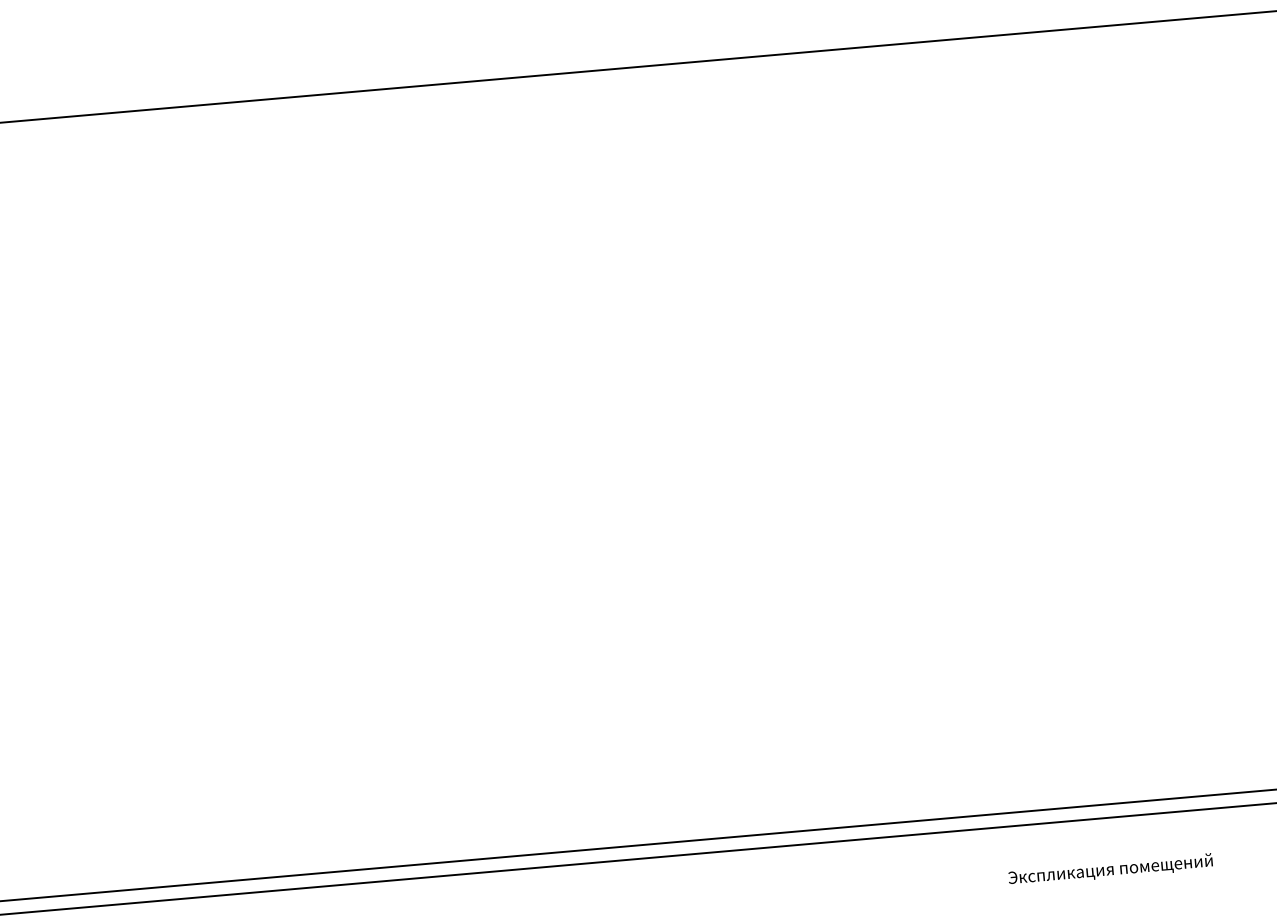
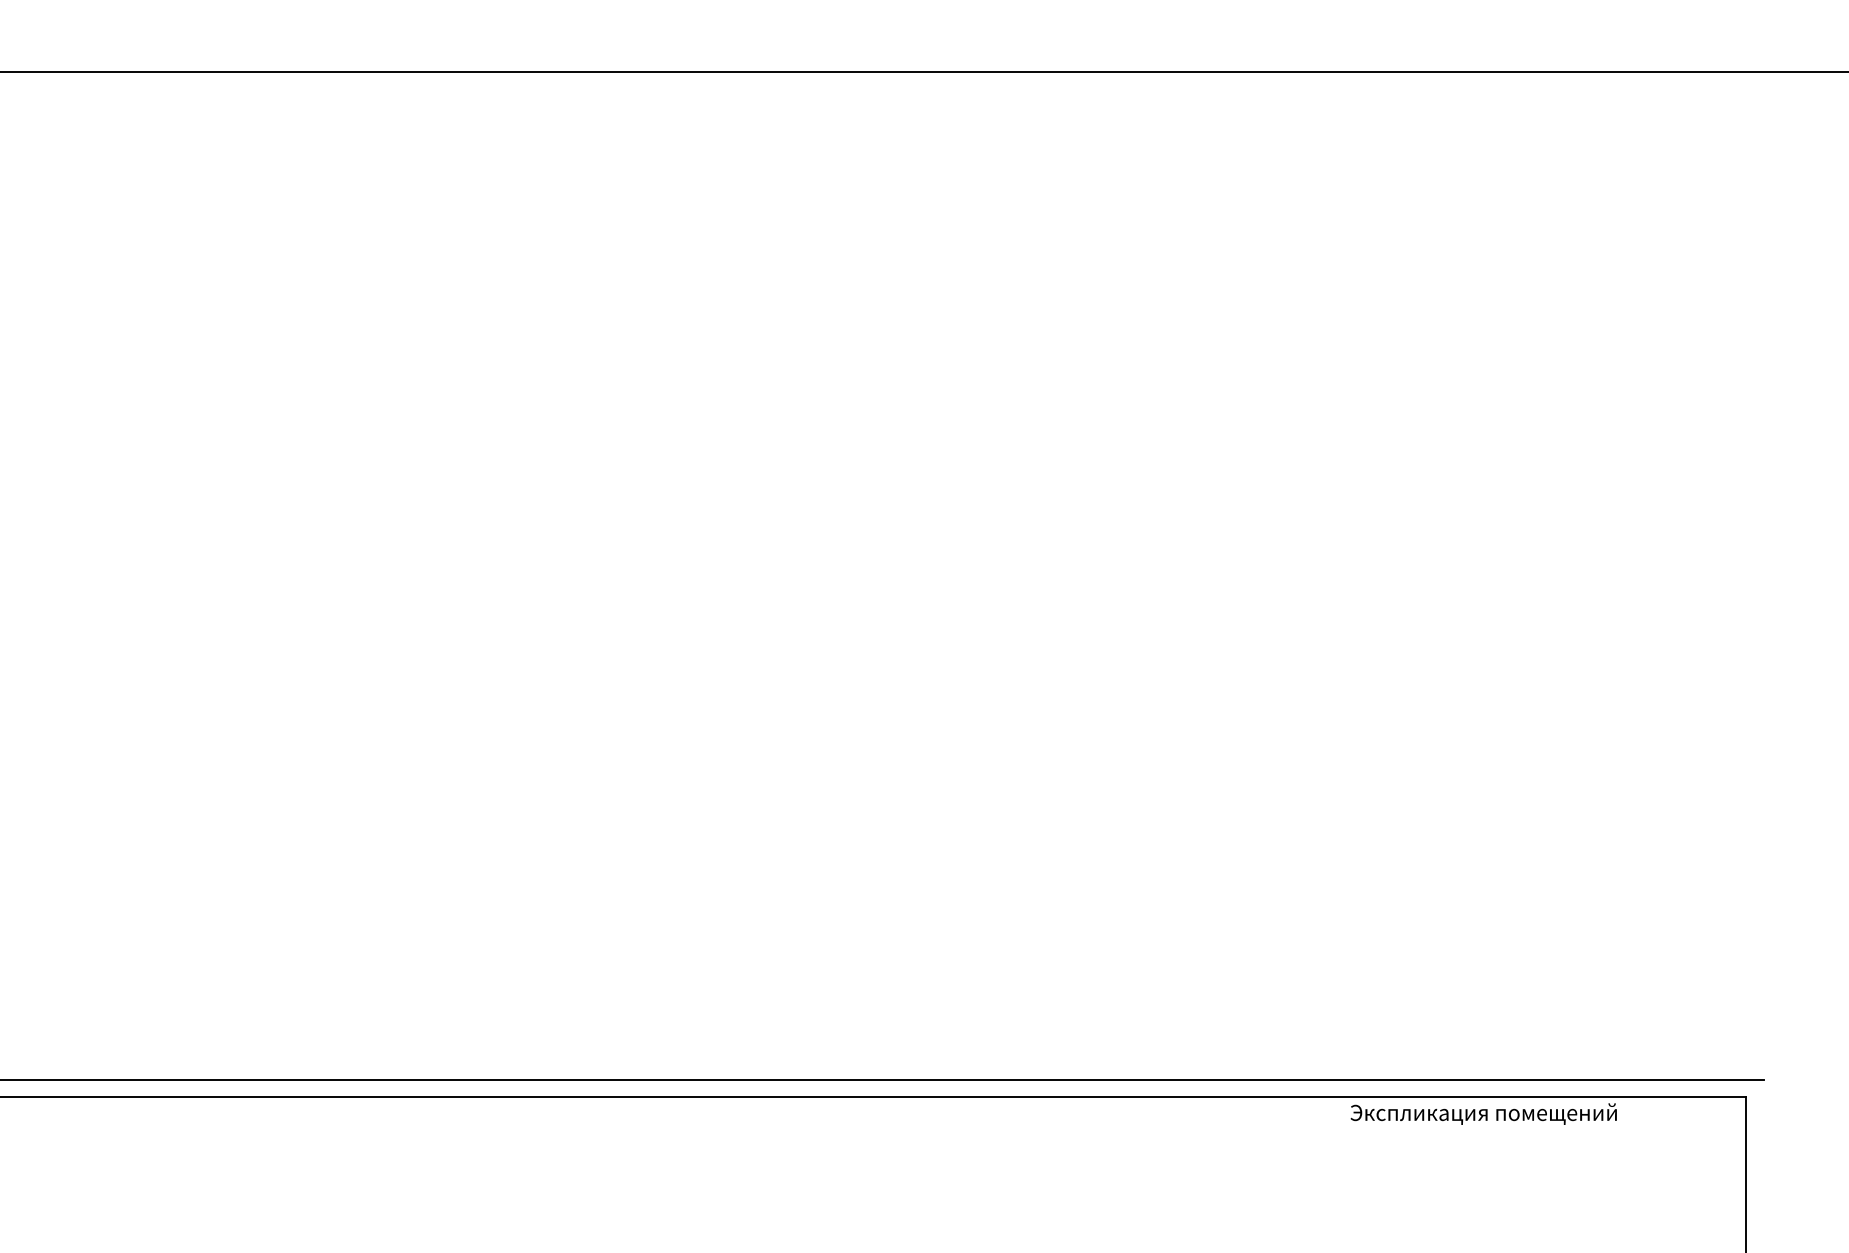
text: (1110, 869) -> (1483, 1113), moved

